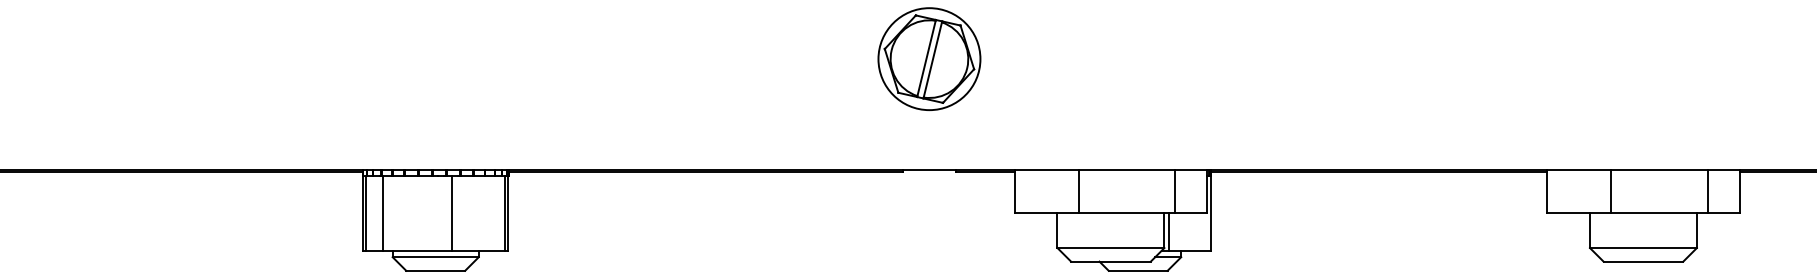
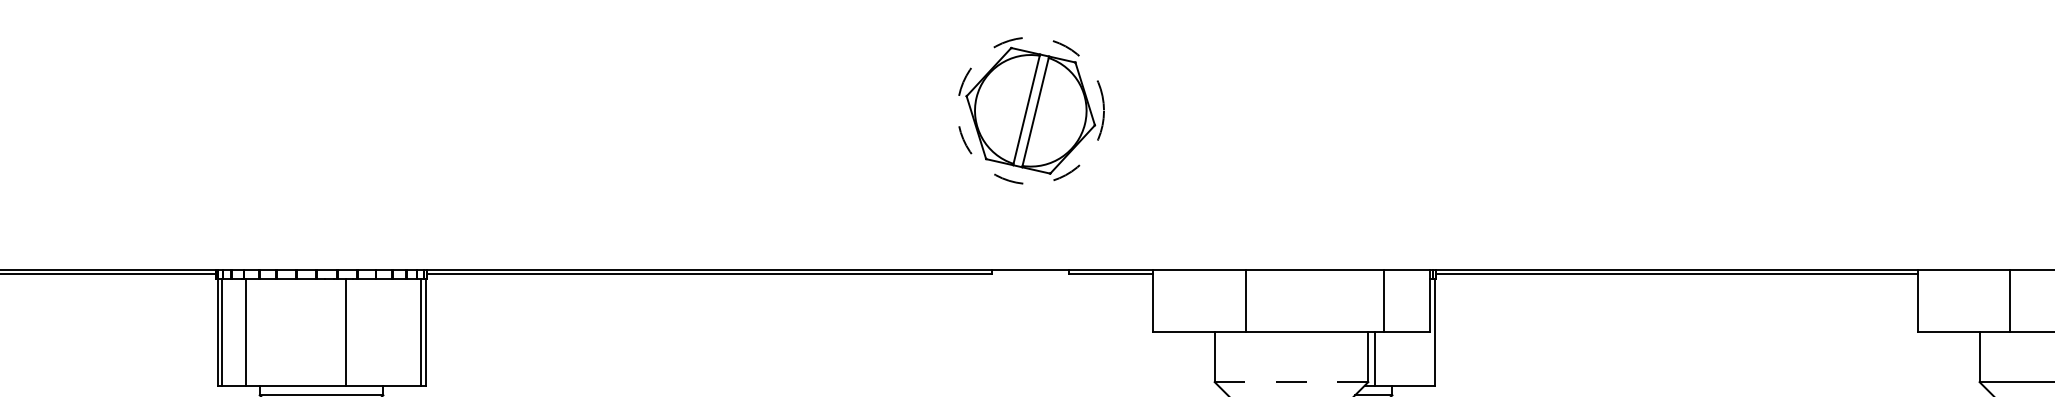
circle: (929, 59) -> (1030, 111), solid -> dashed
line: (1111, 248) -> (1292, 382), solid -> dashed

